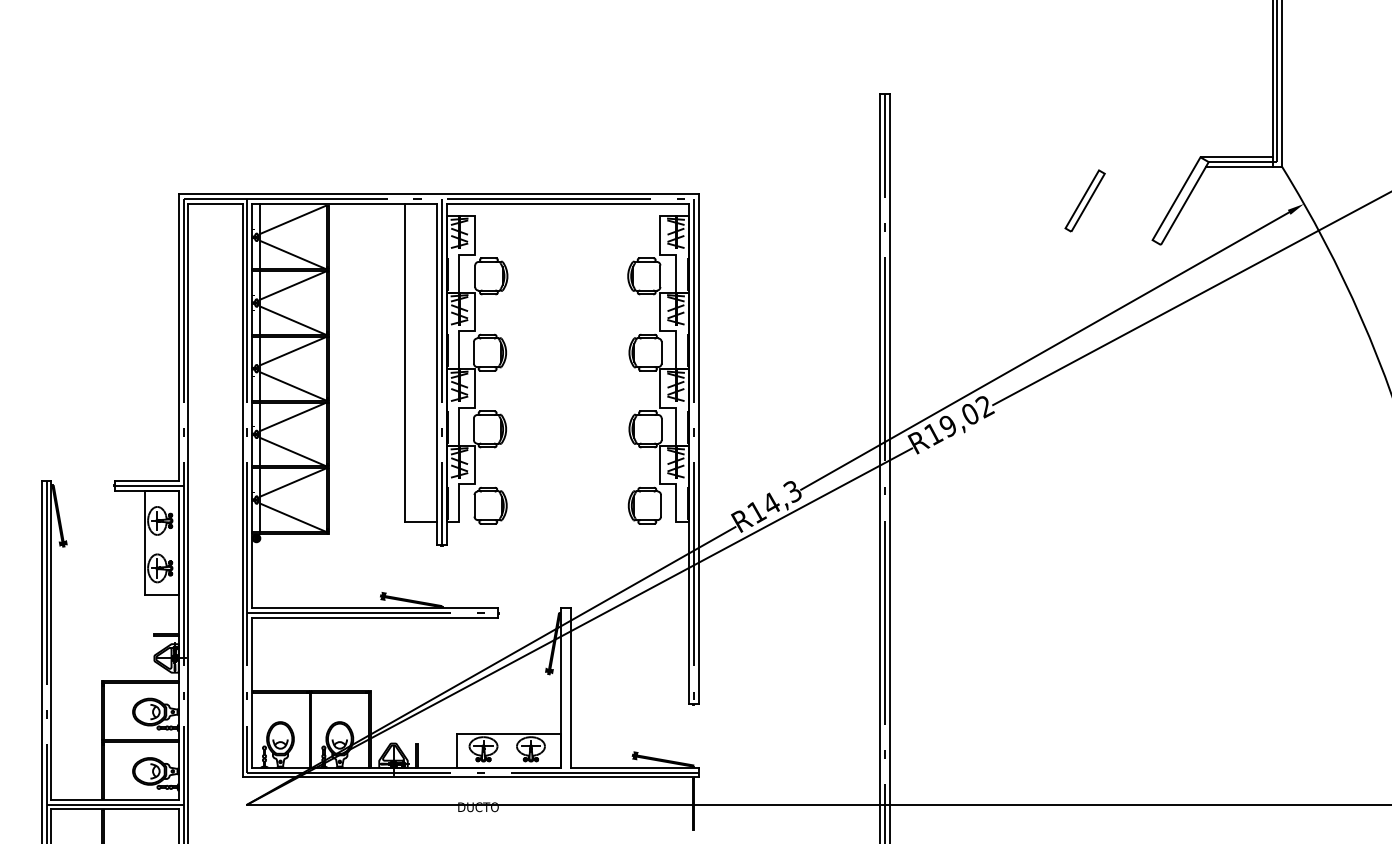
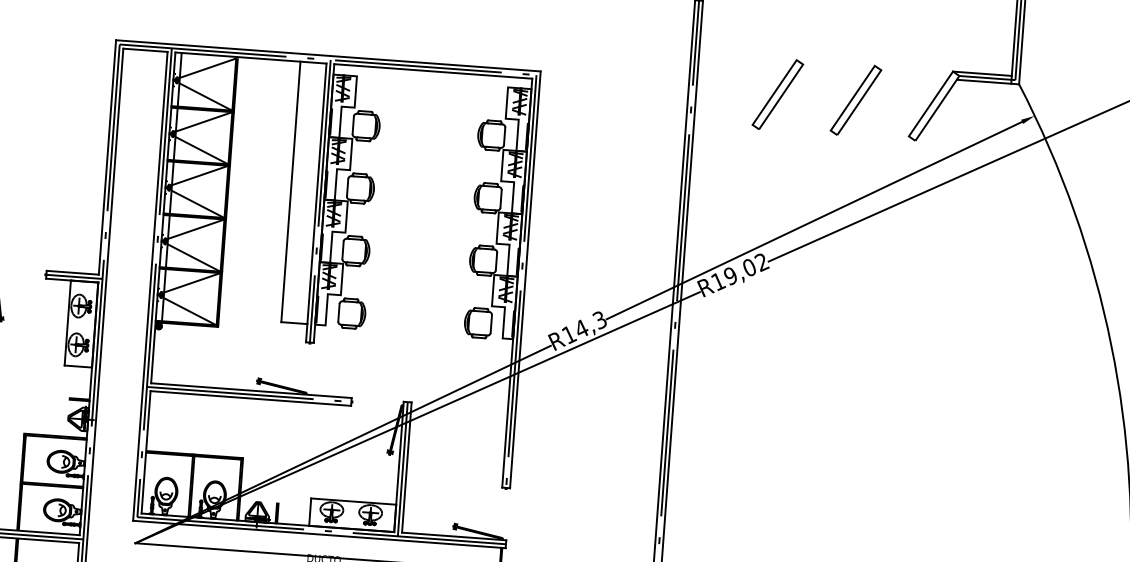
part: (989, 200) -> (778, 94), added
part: (1085, 200) -> (856, 99), size x1.43
line: (566, 690) -> (403, 469), added

